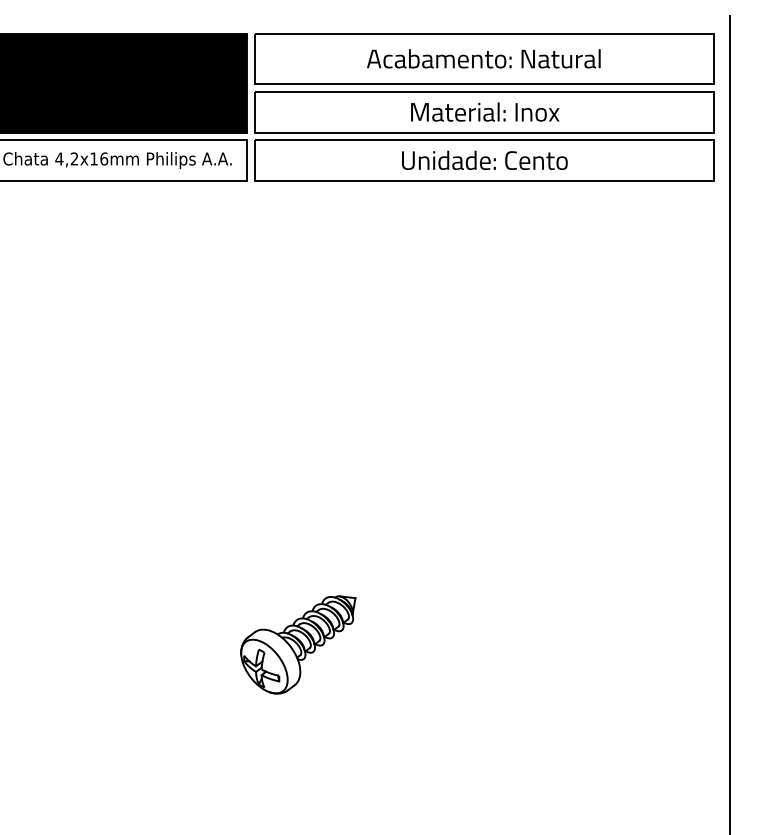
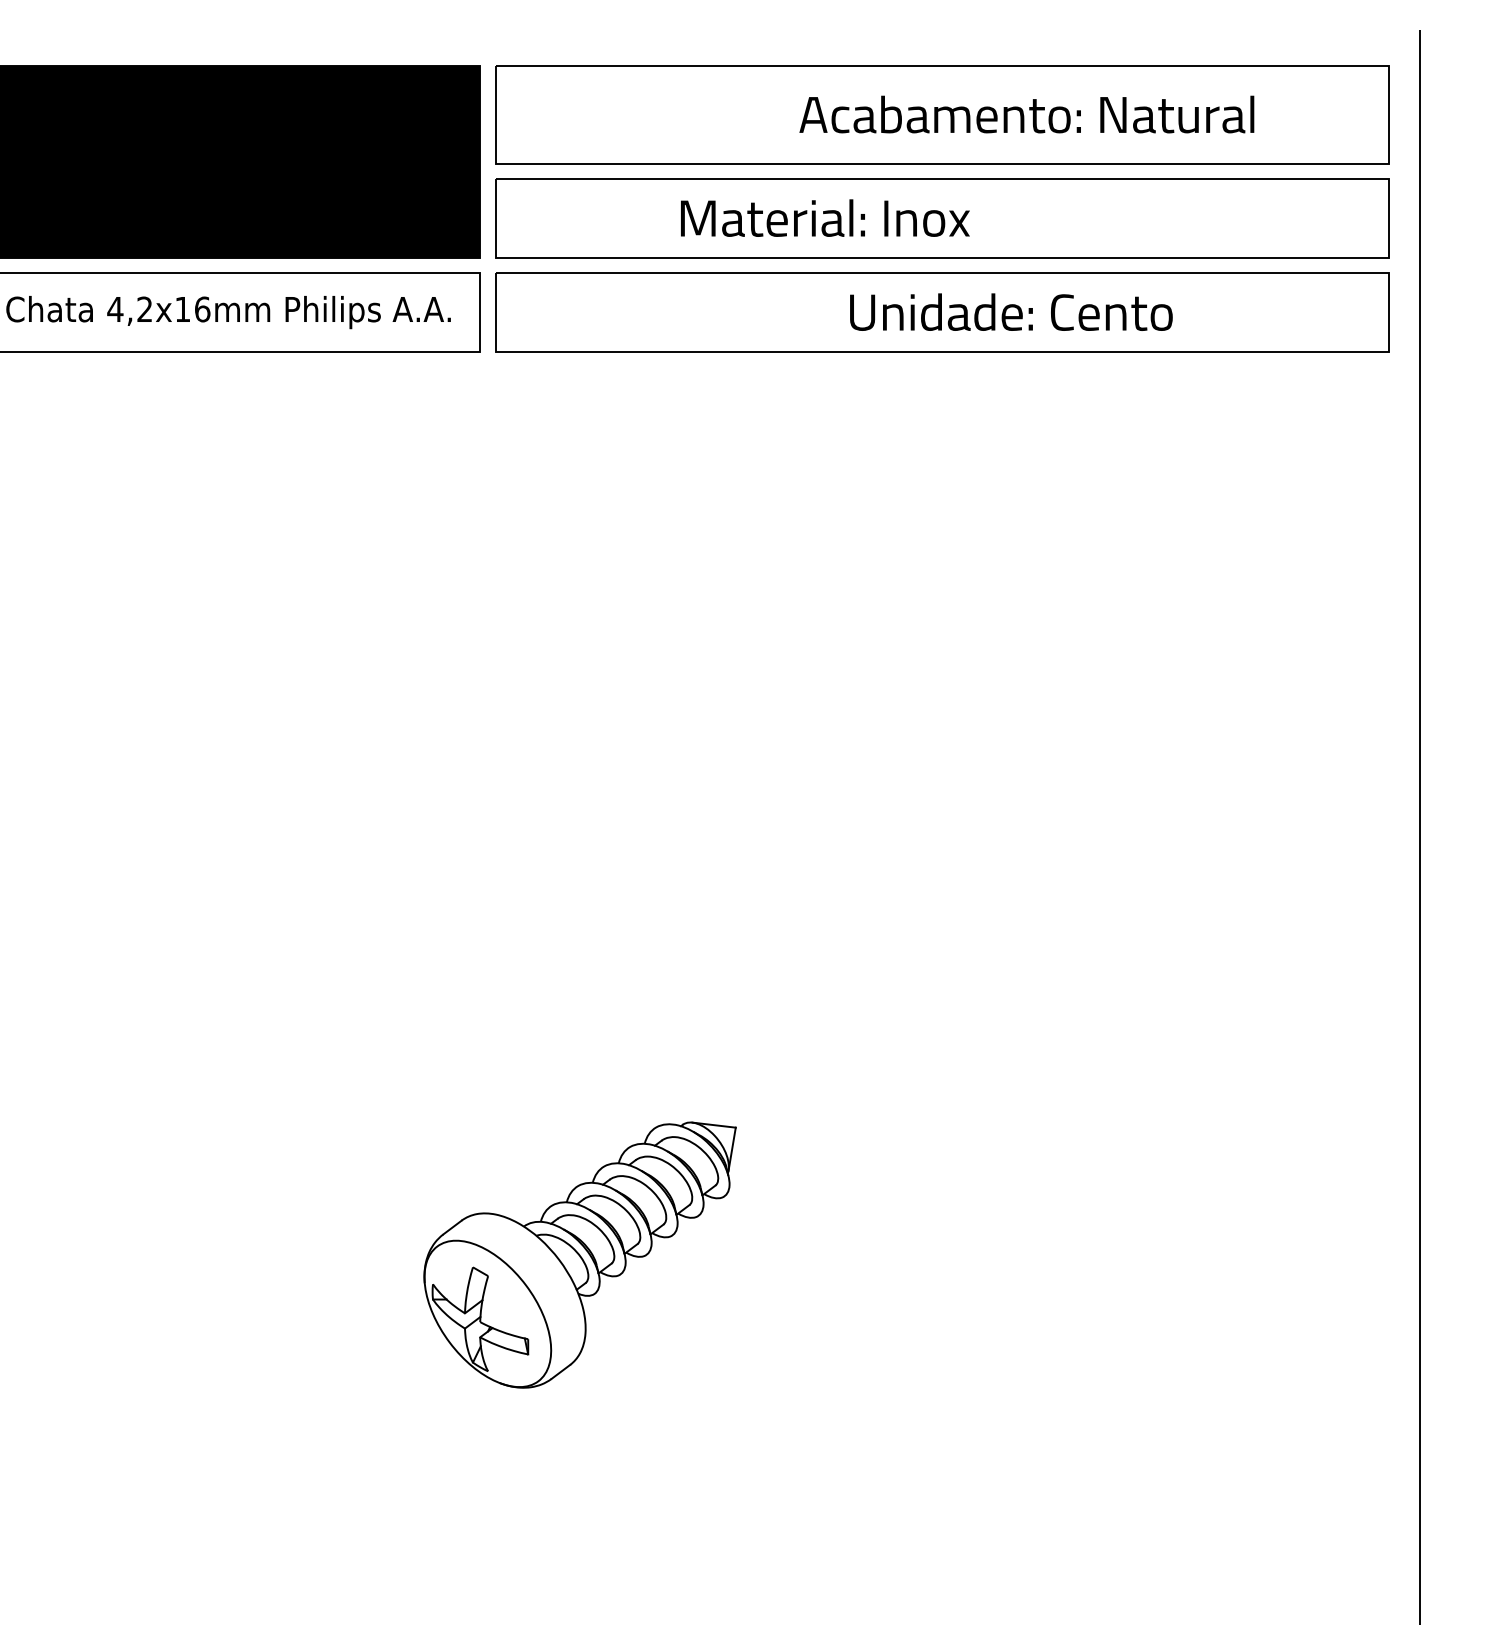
text: (483, 58) -> (1026, 113), moved
text: (485, 111) -> (825, 217), moved
text: (484, 159) -> (1010, 310), moved
part: (298, 644) -> (580, 1254), size x1.4

